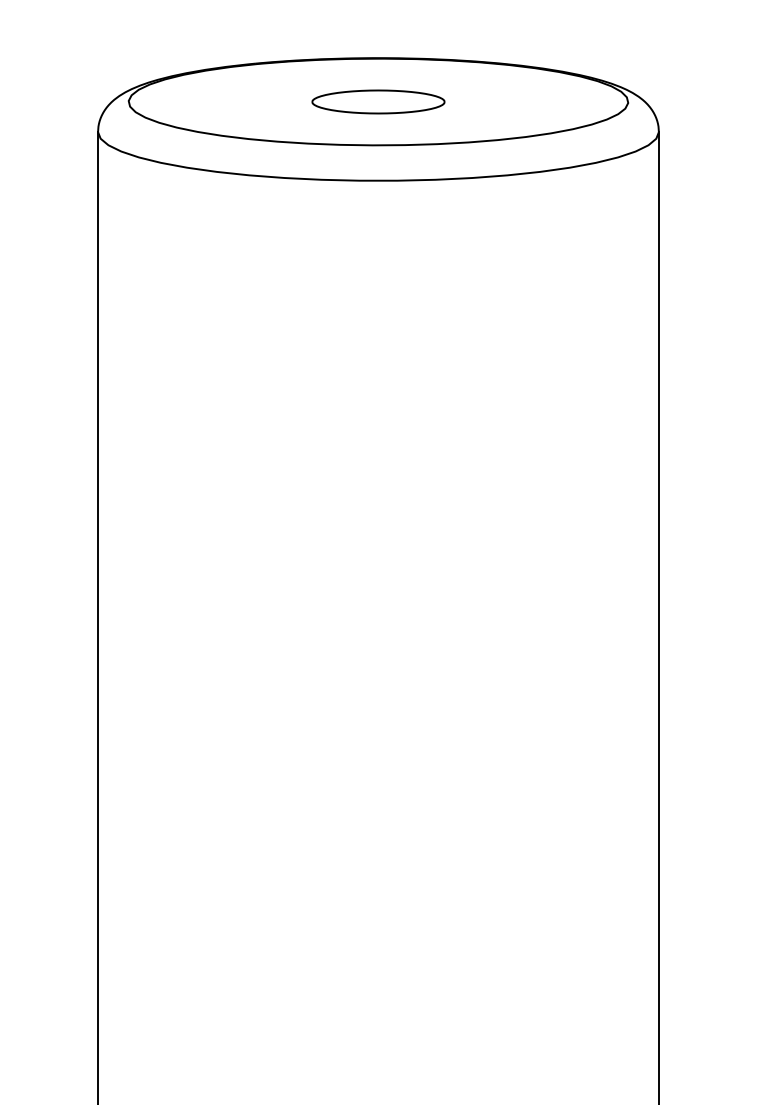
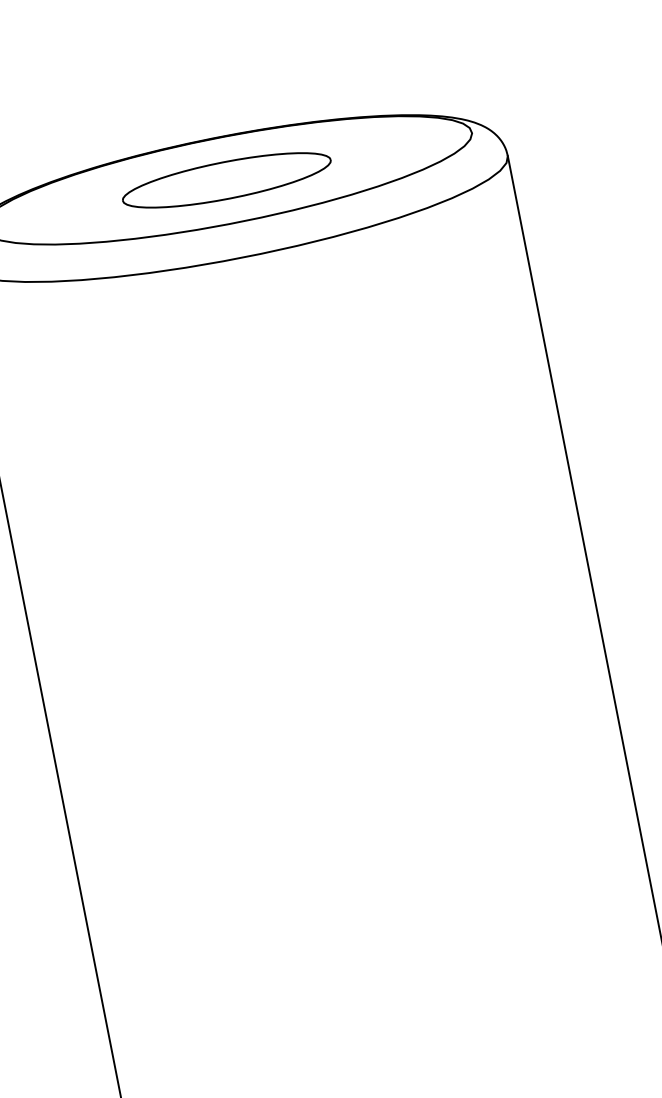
part: (378, 101) -> (226, 179), size x1.6

